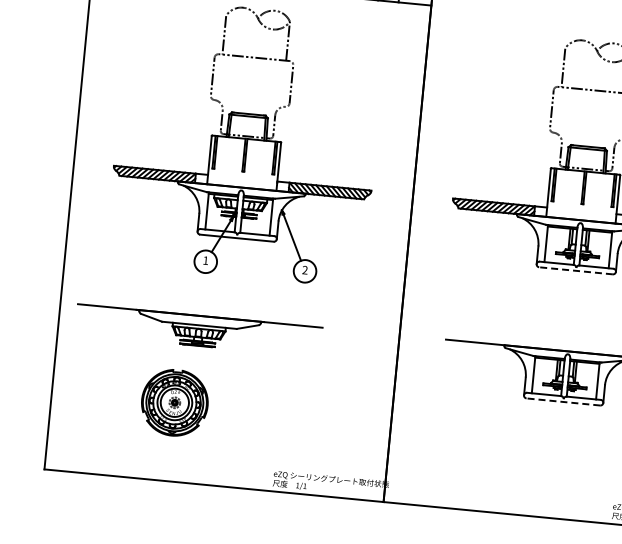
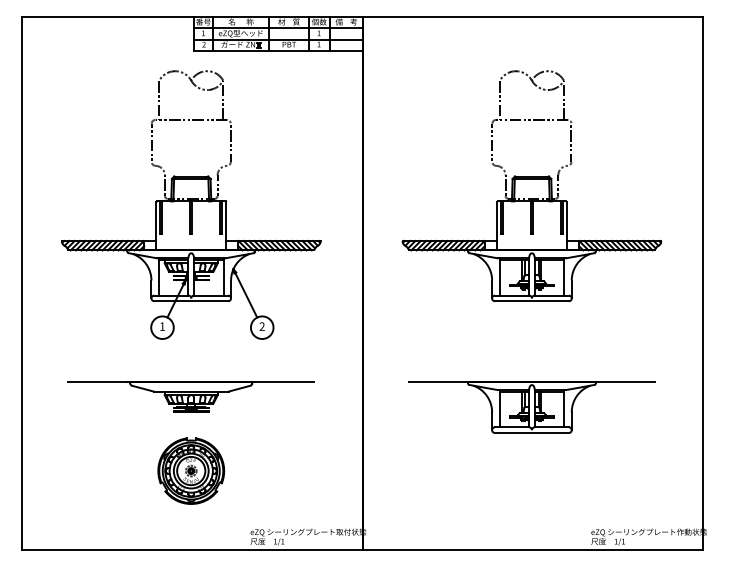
line: (575, 271) -> (531, 301), dashed -> solid
part: (198, 330) -> (190, 396), moved
line: (563, 401) -> (531, 432), dashed -> solid
part: (175, 402) -> (191, 470), moved

